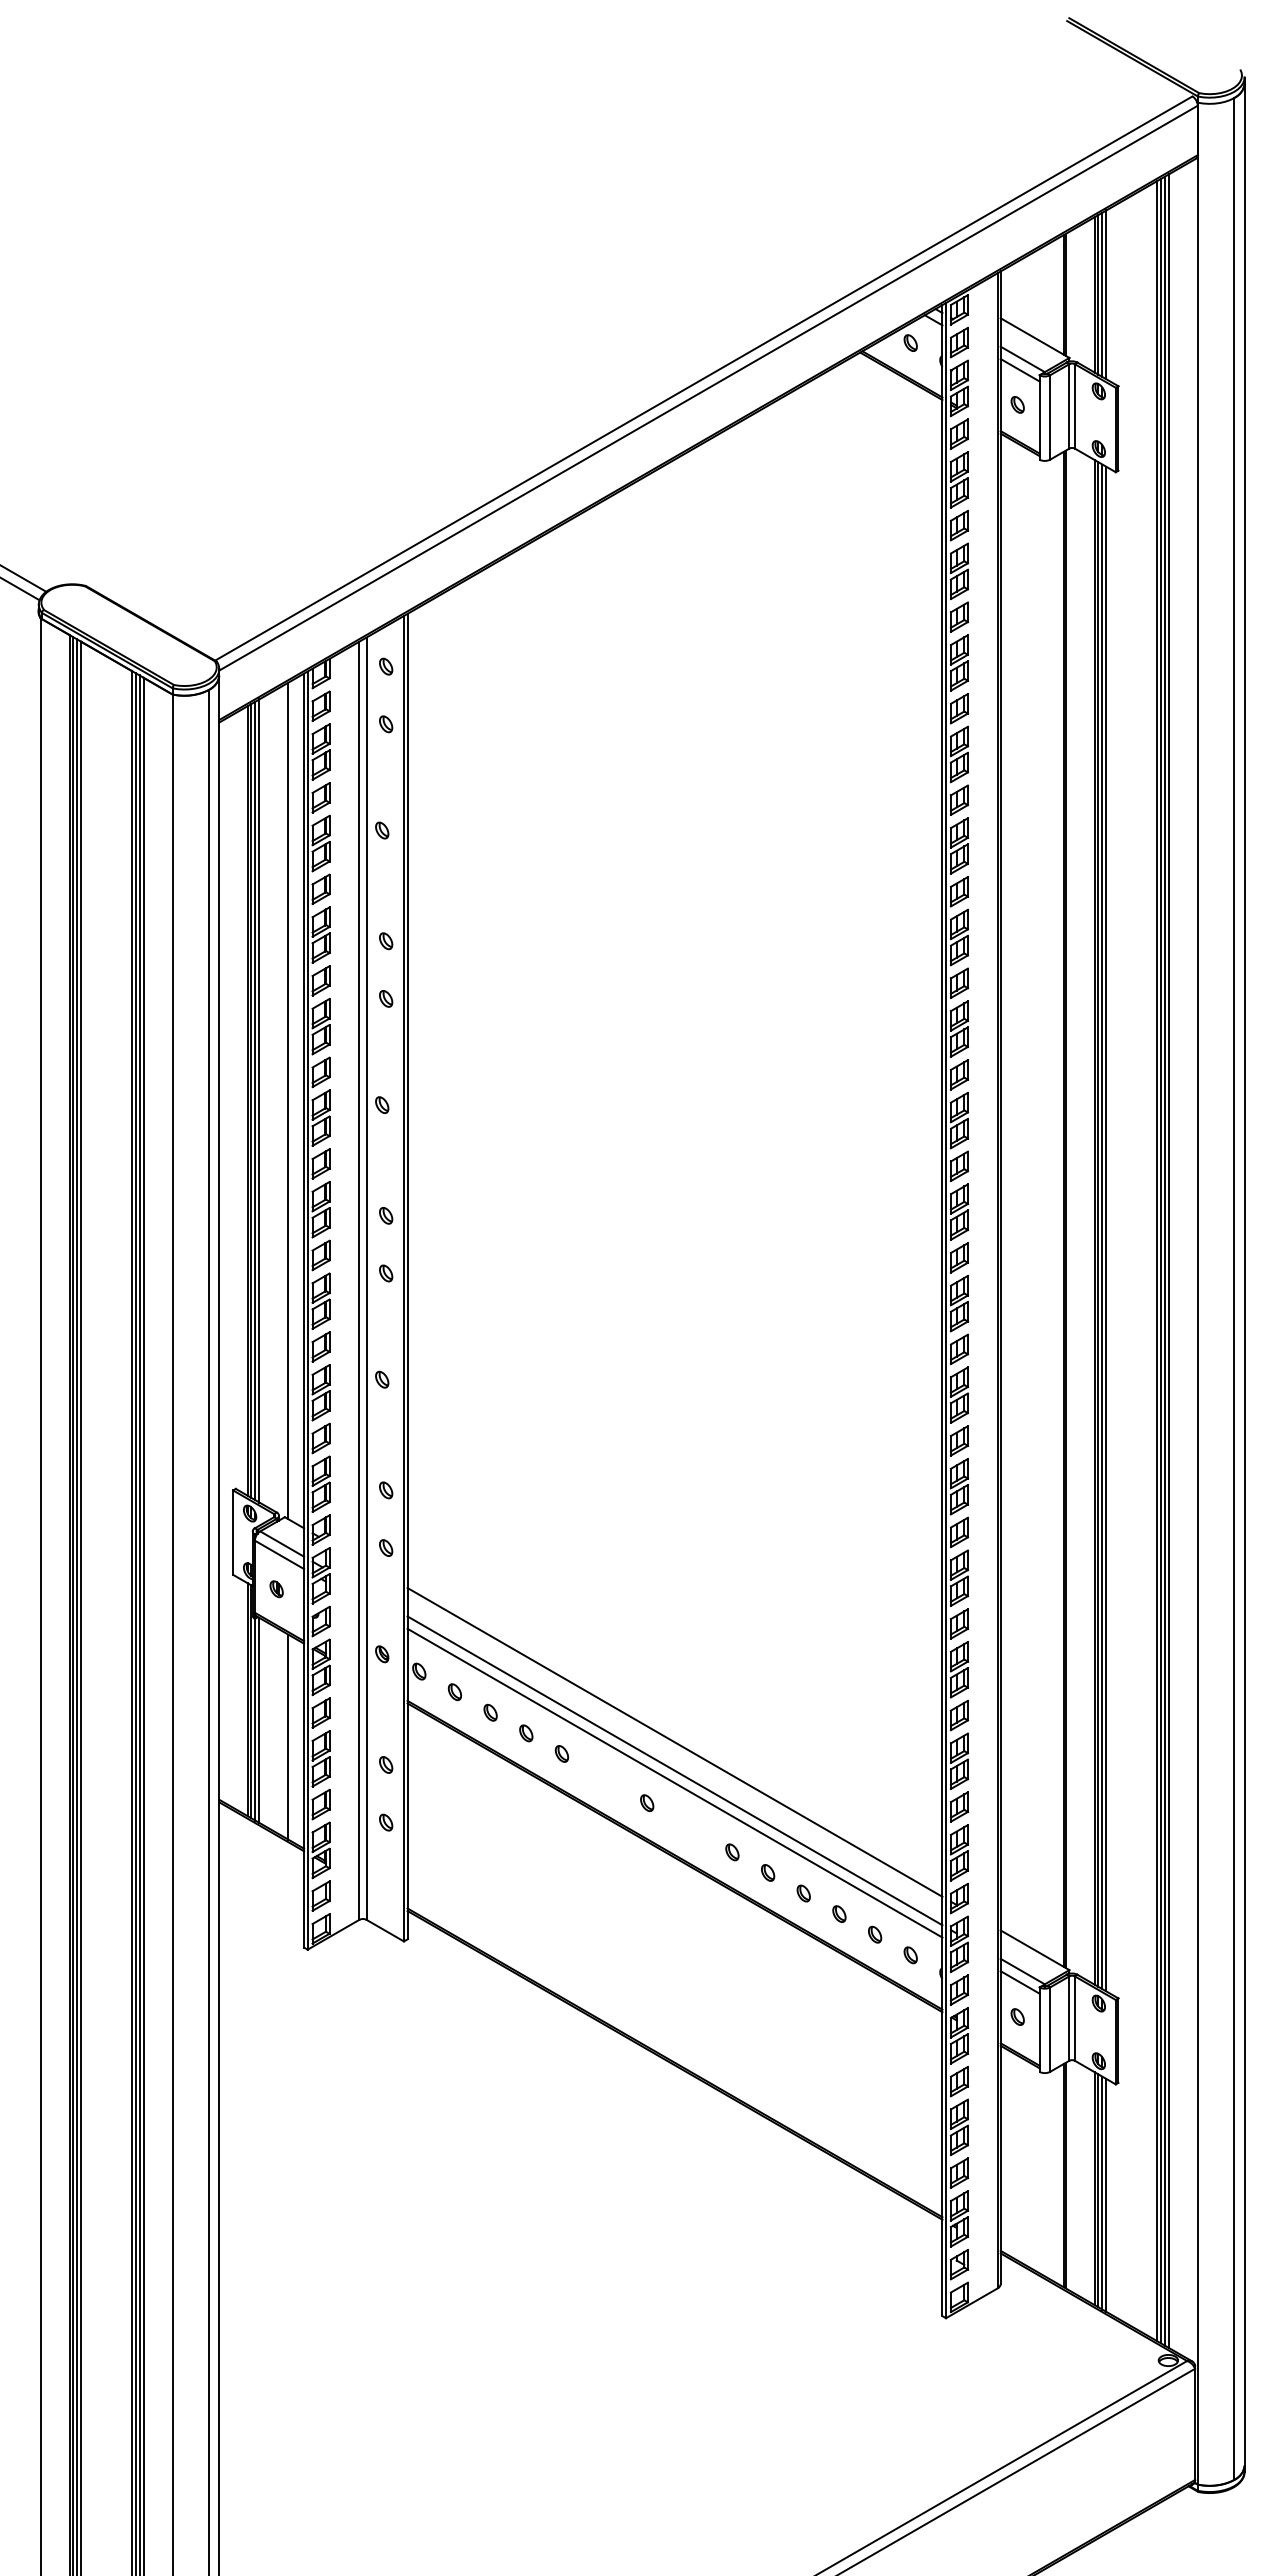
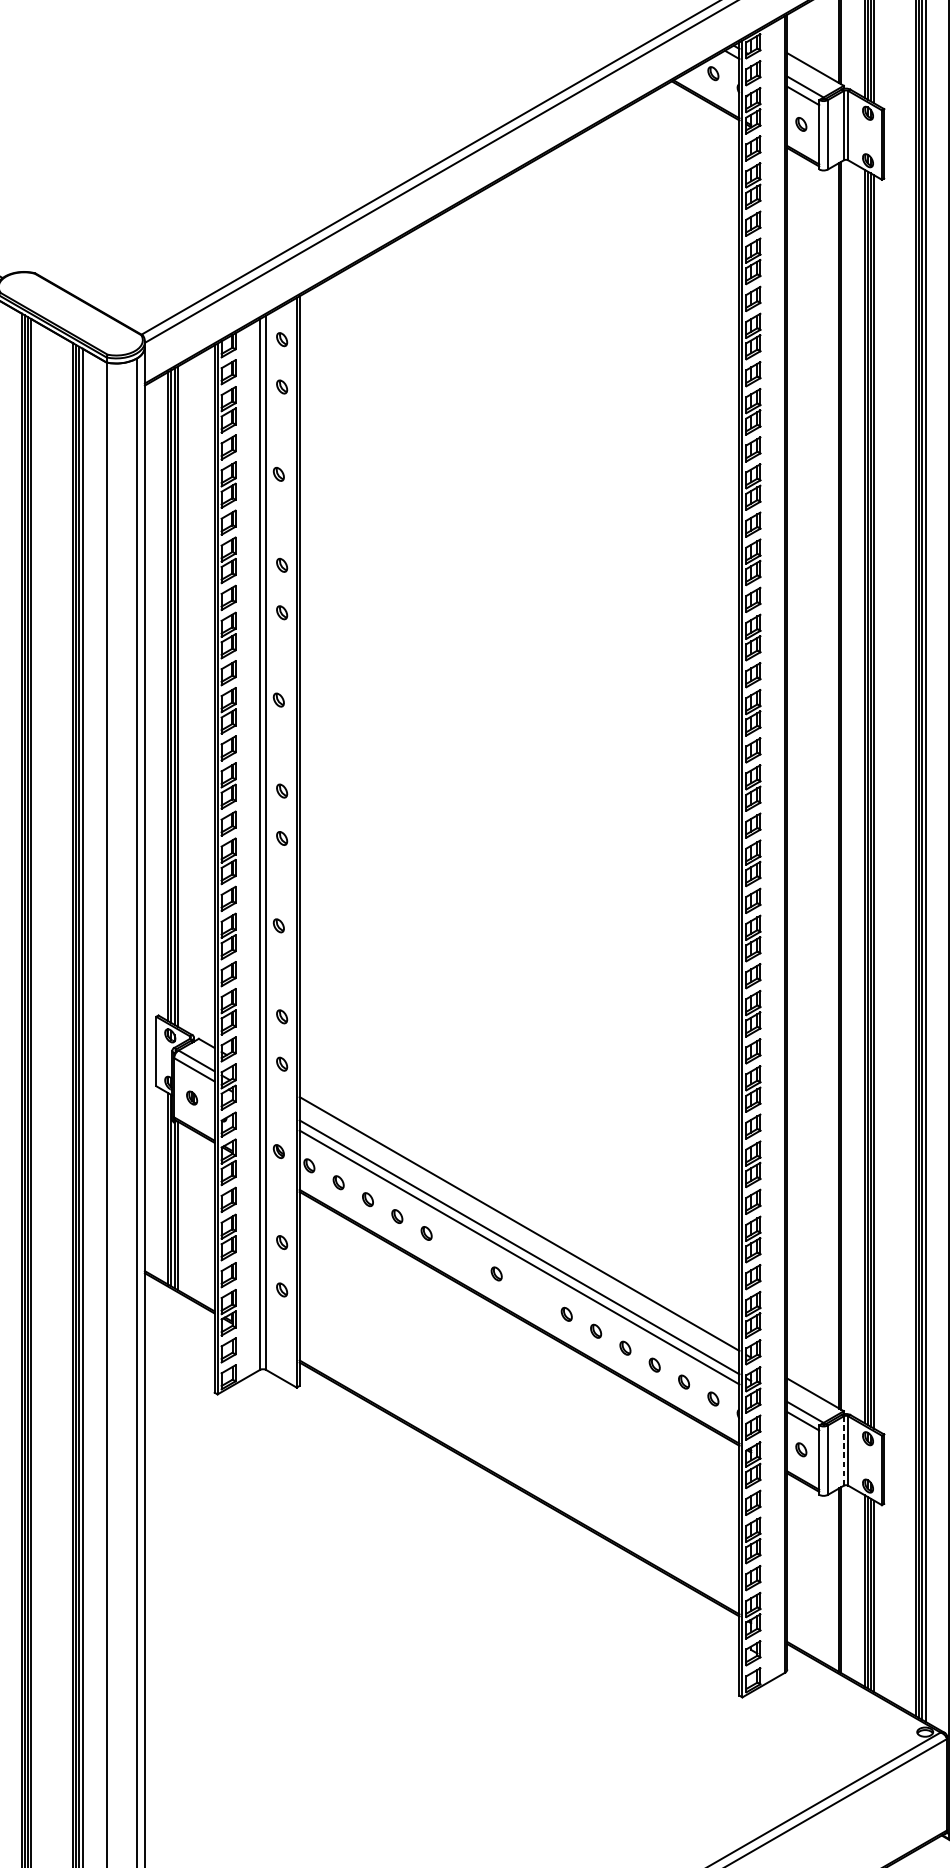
line: (288, 1100) -> (201, 696), removed
line: (288, 1736) -> (201, 1219), removed
line: (1069, 2019) -> (843, 1451), solid -> dashed

